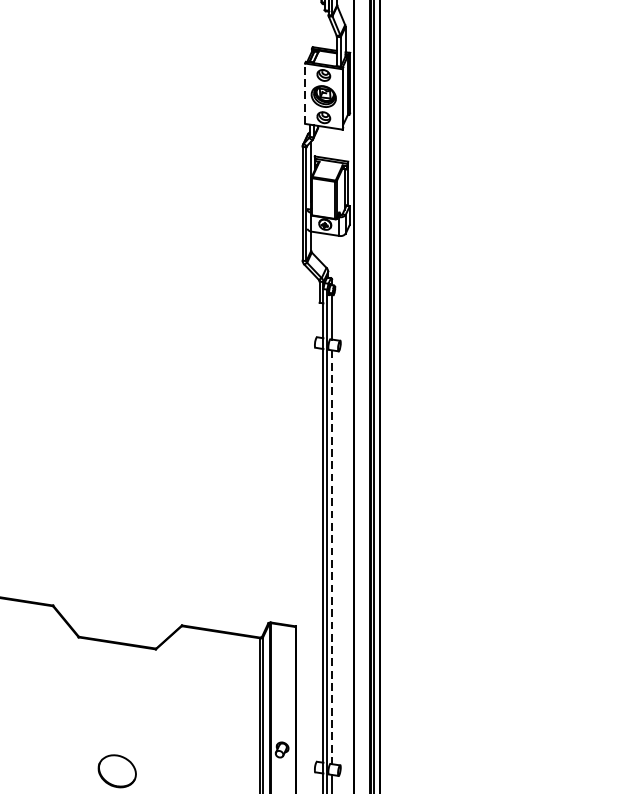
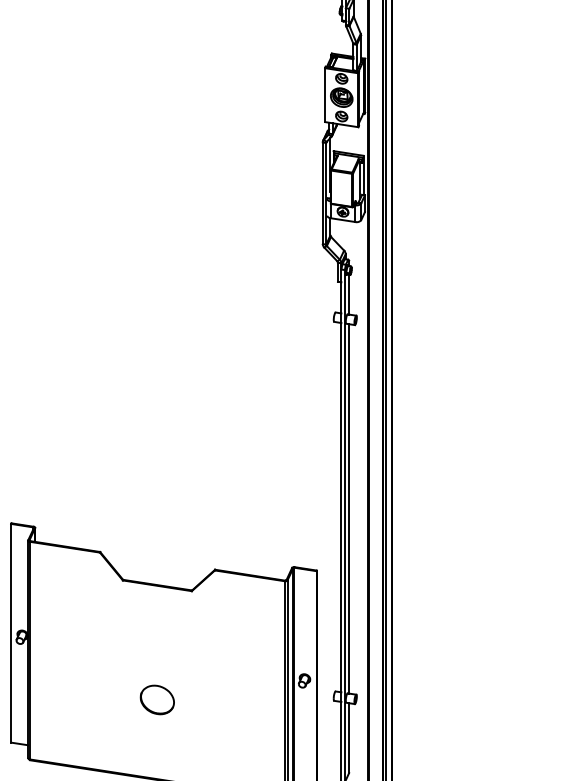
line: (305, 94) -> (325, 95), dashed -> solid
line: (332, 556) -> (349, 508), dashed -> solid

